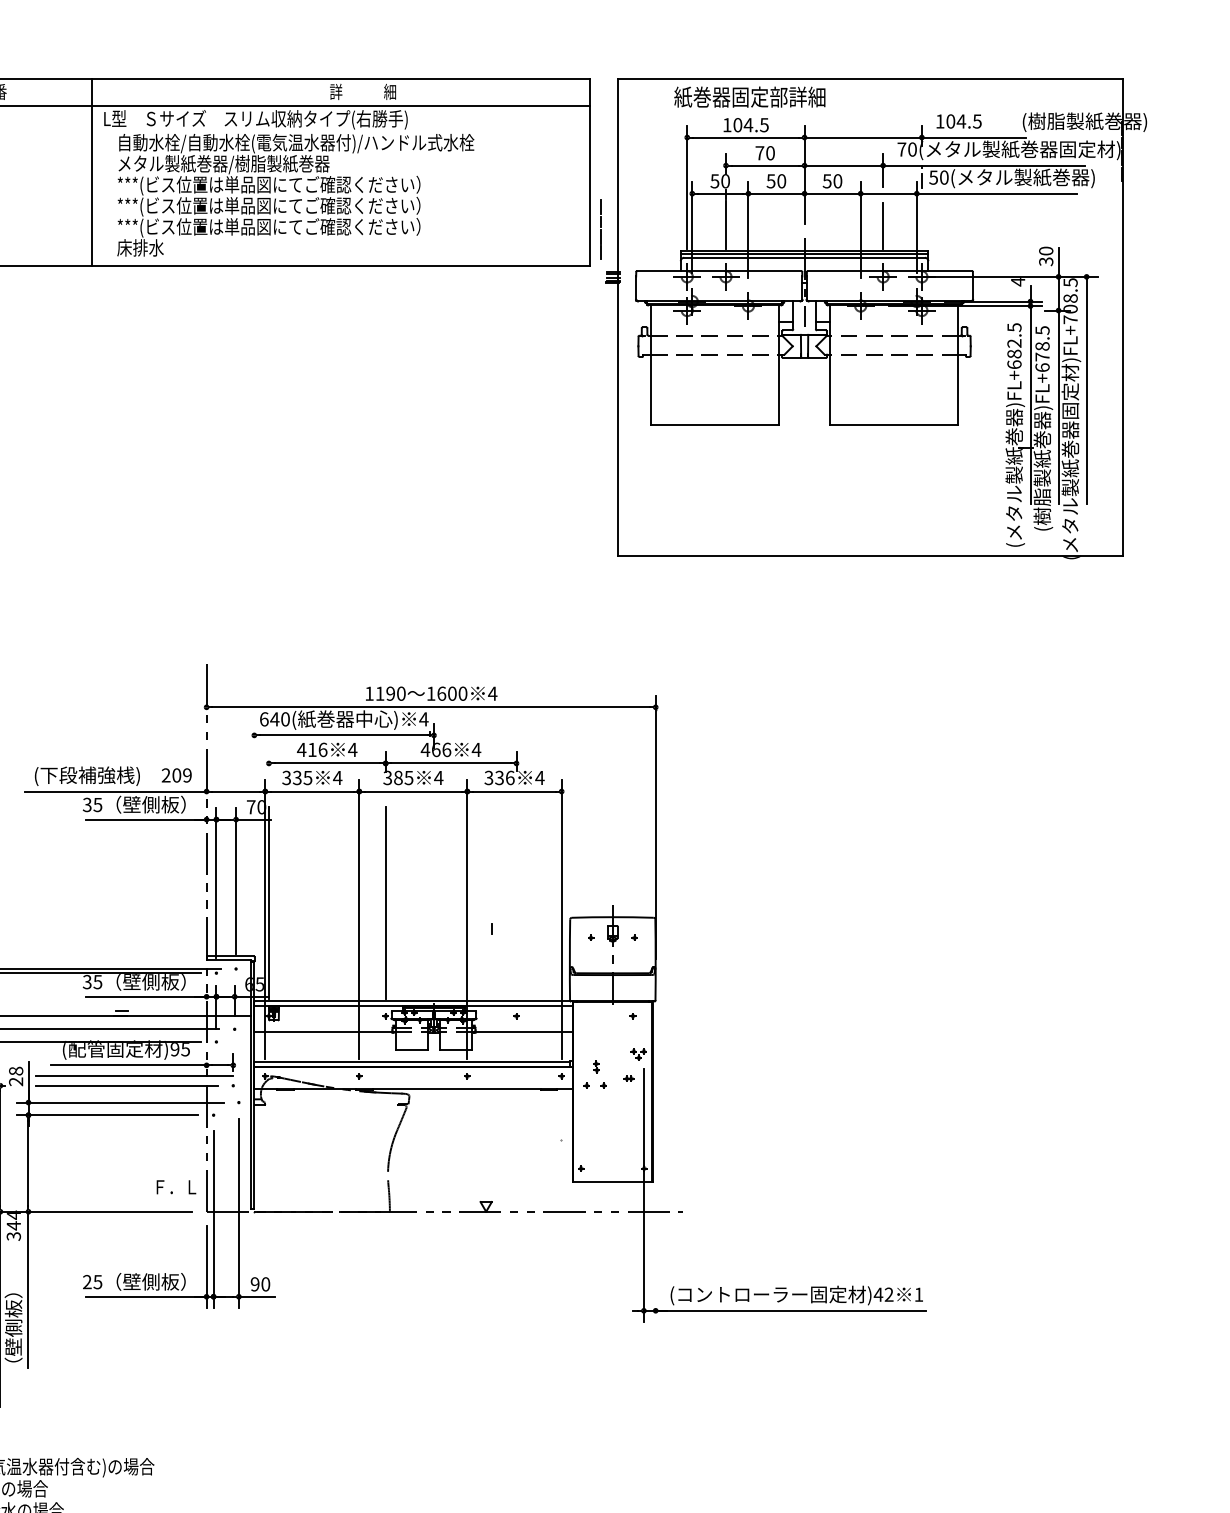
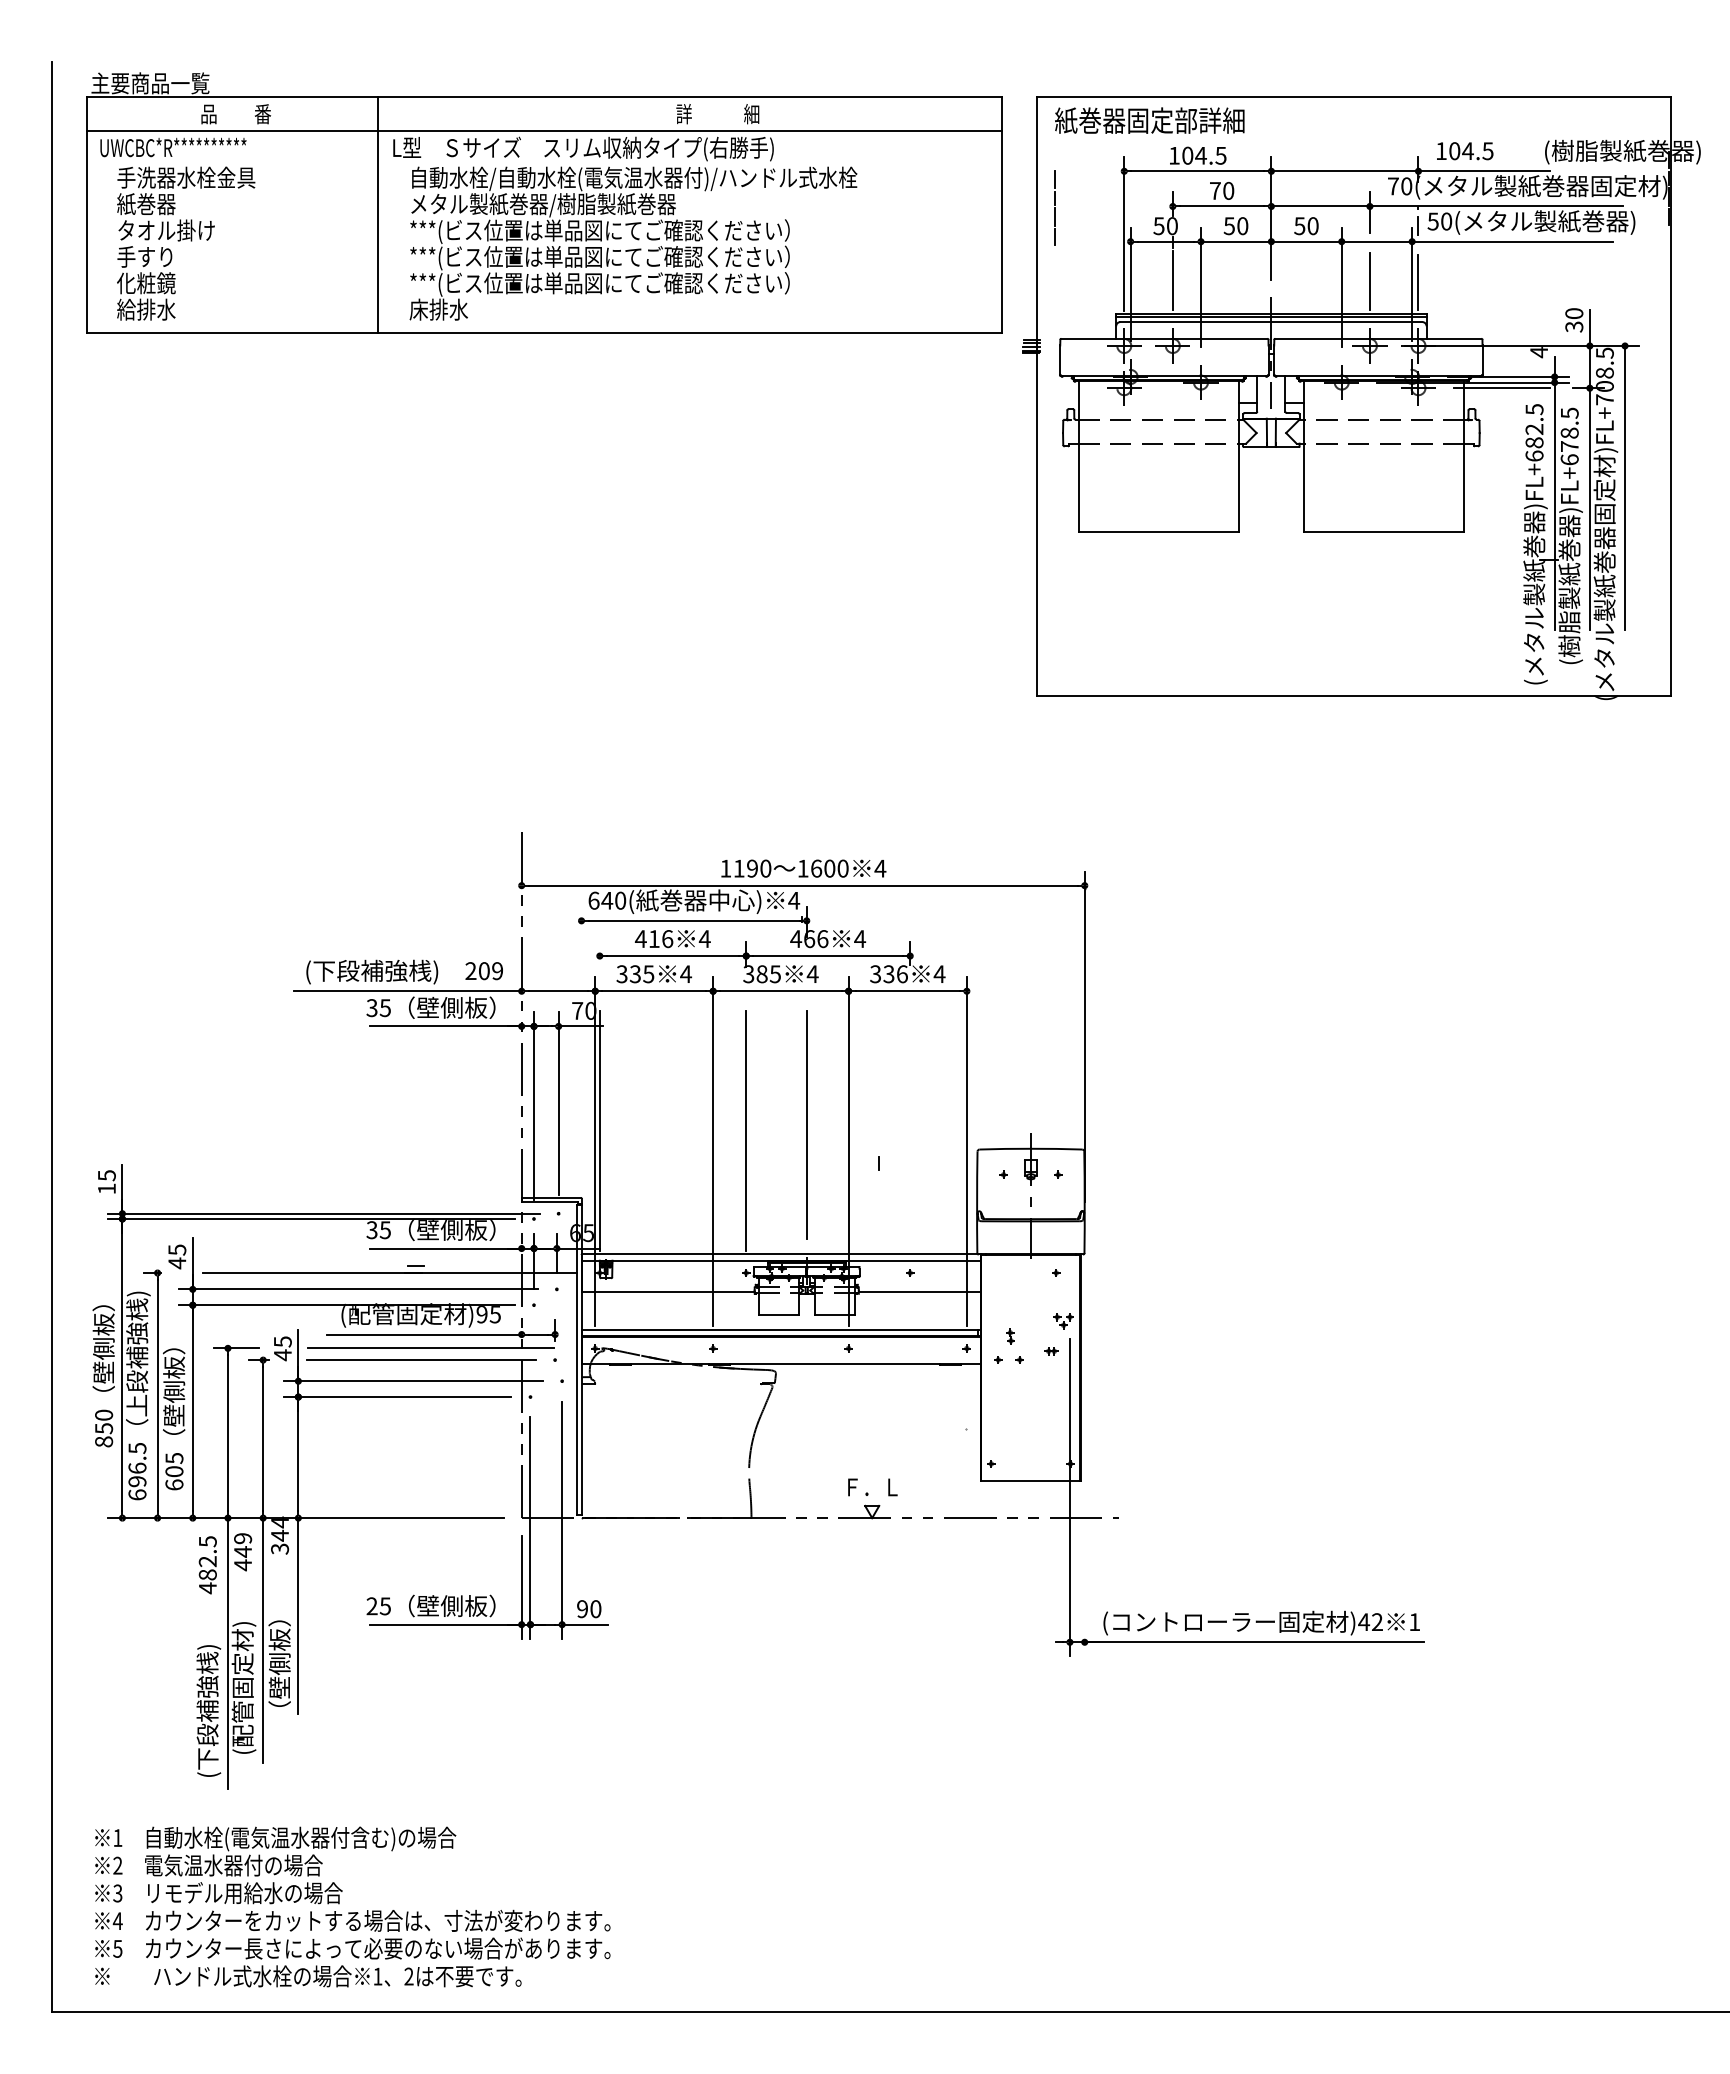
text: (749, 97) -> (1149, 120), moved
line: (921, 226) -> (1418, 282), added
line: (600, 229) -> (1054, 207), moved
line: (988, 310) -> (1501, 388), added
line: (433, 897) -> (806, 1124), added
text: (15, 1076) -> (282, 1348), 28 -> 45
text: (176, 1187) -> (872, 1487), moved

